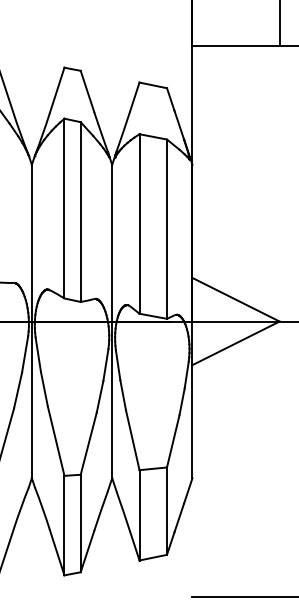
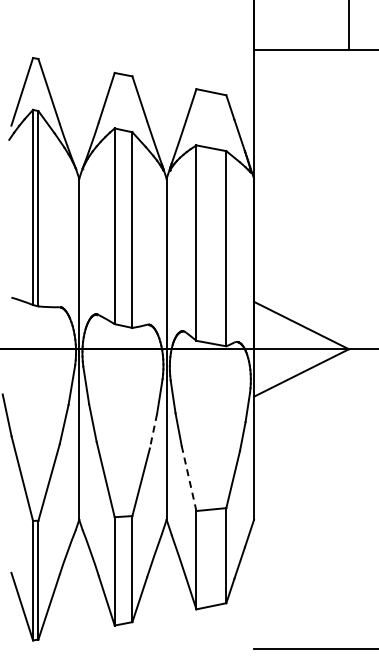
line: (100, 397) -> (153, 431), solid -> dashed
line: (133, 440) -> (189, 478), solid -> dashed

